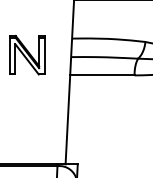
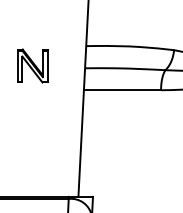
part: (27, 54) -> (32, 65), size x0.71

